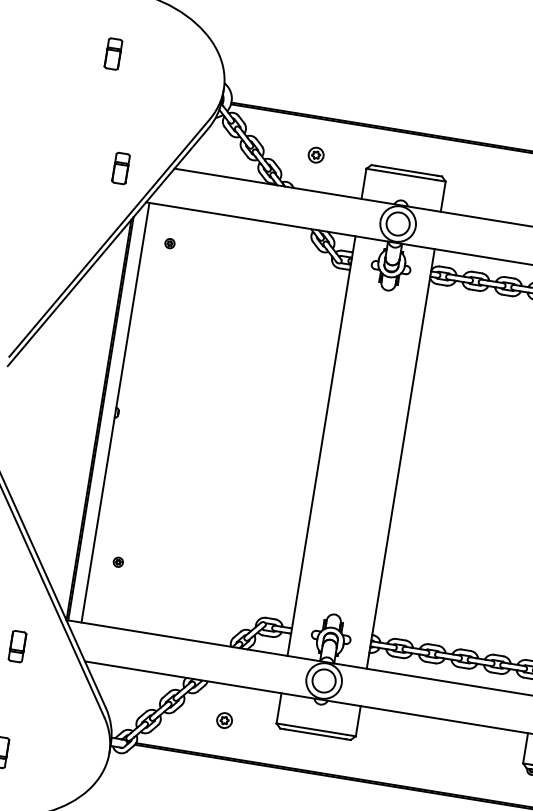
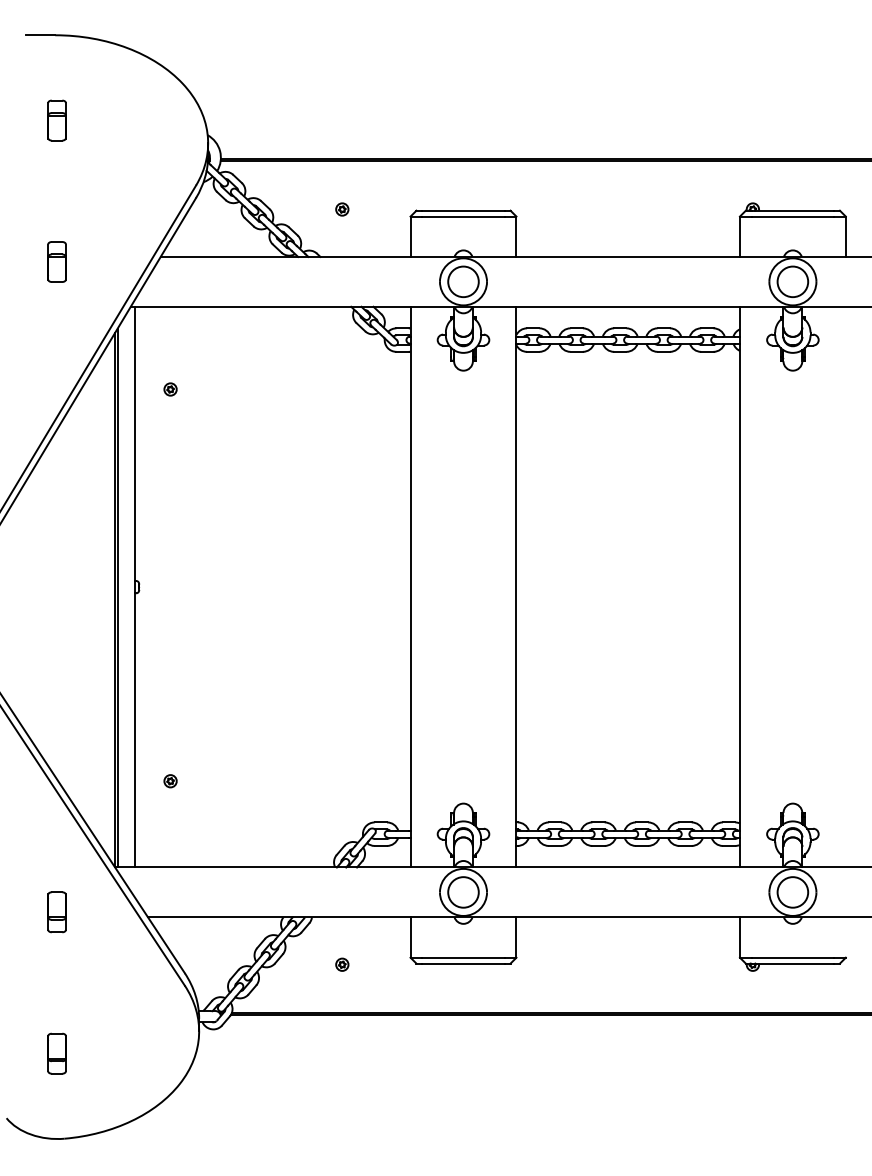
part: (316, 155) -> (342, 209), size x0.62
part: (120, 168) -> (56, 261), moved
part: (169, 243) -> (170, 389), moved
part: (224, 720) -> (342, 964), size x0.62

